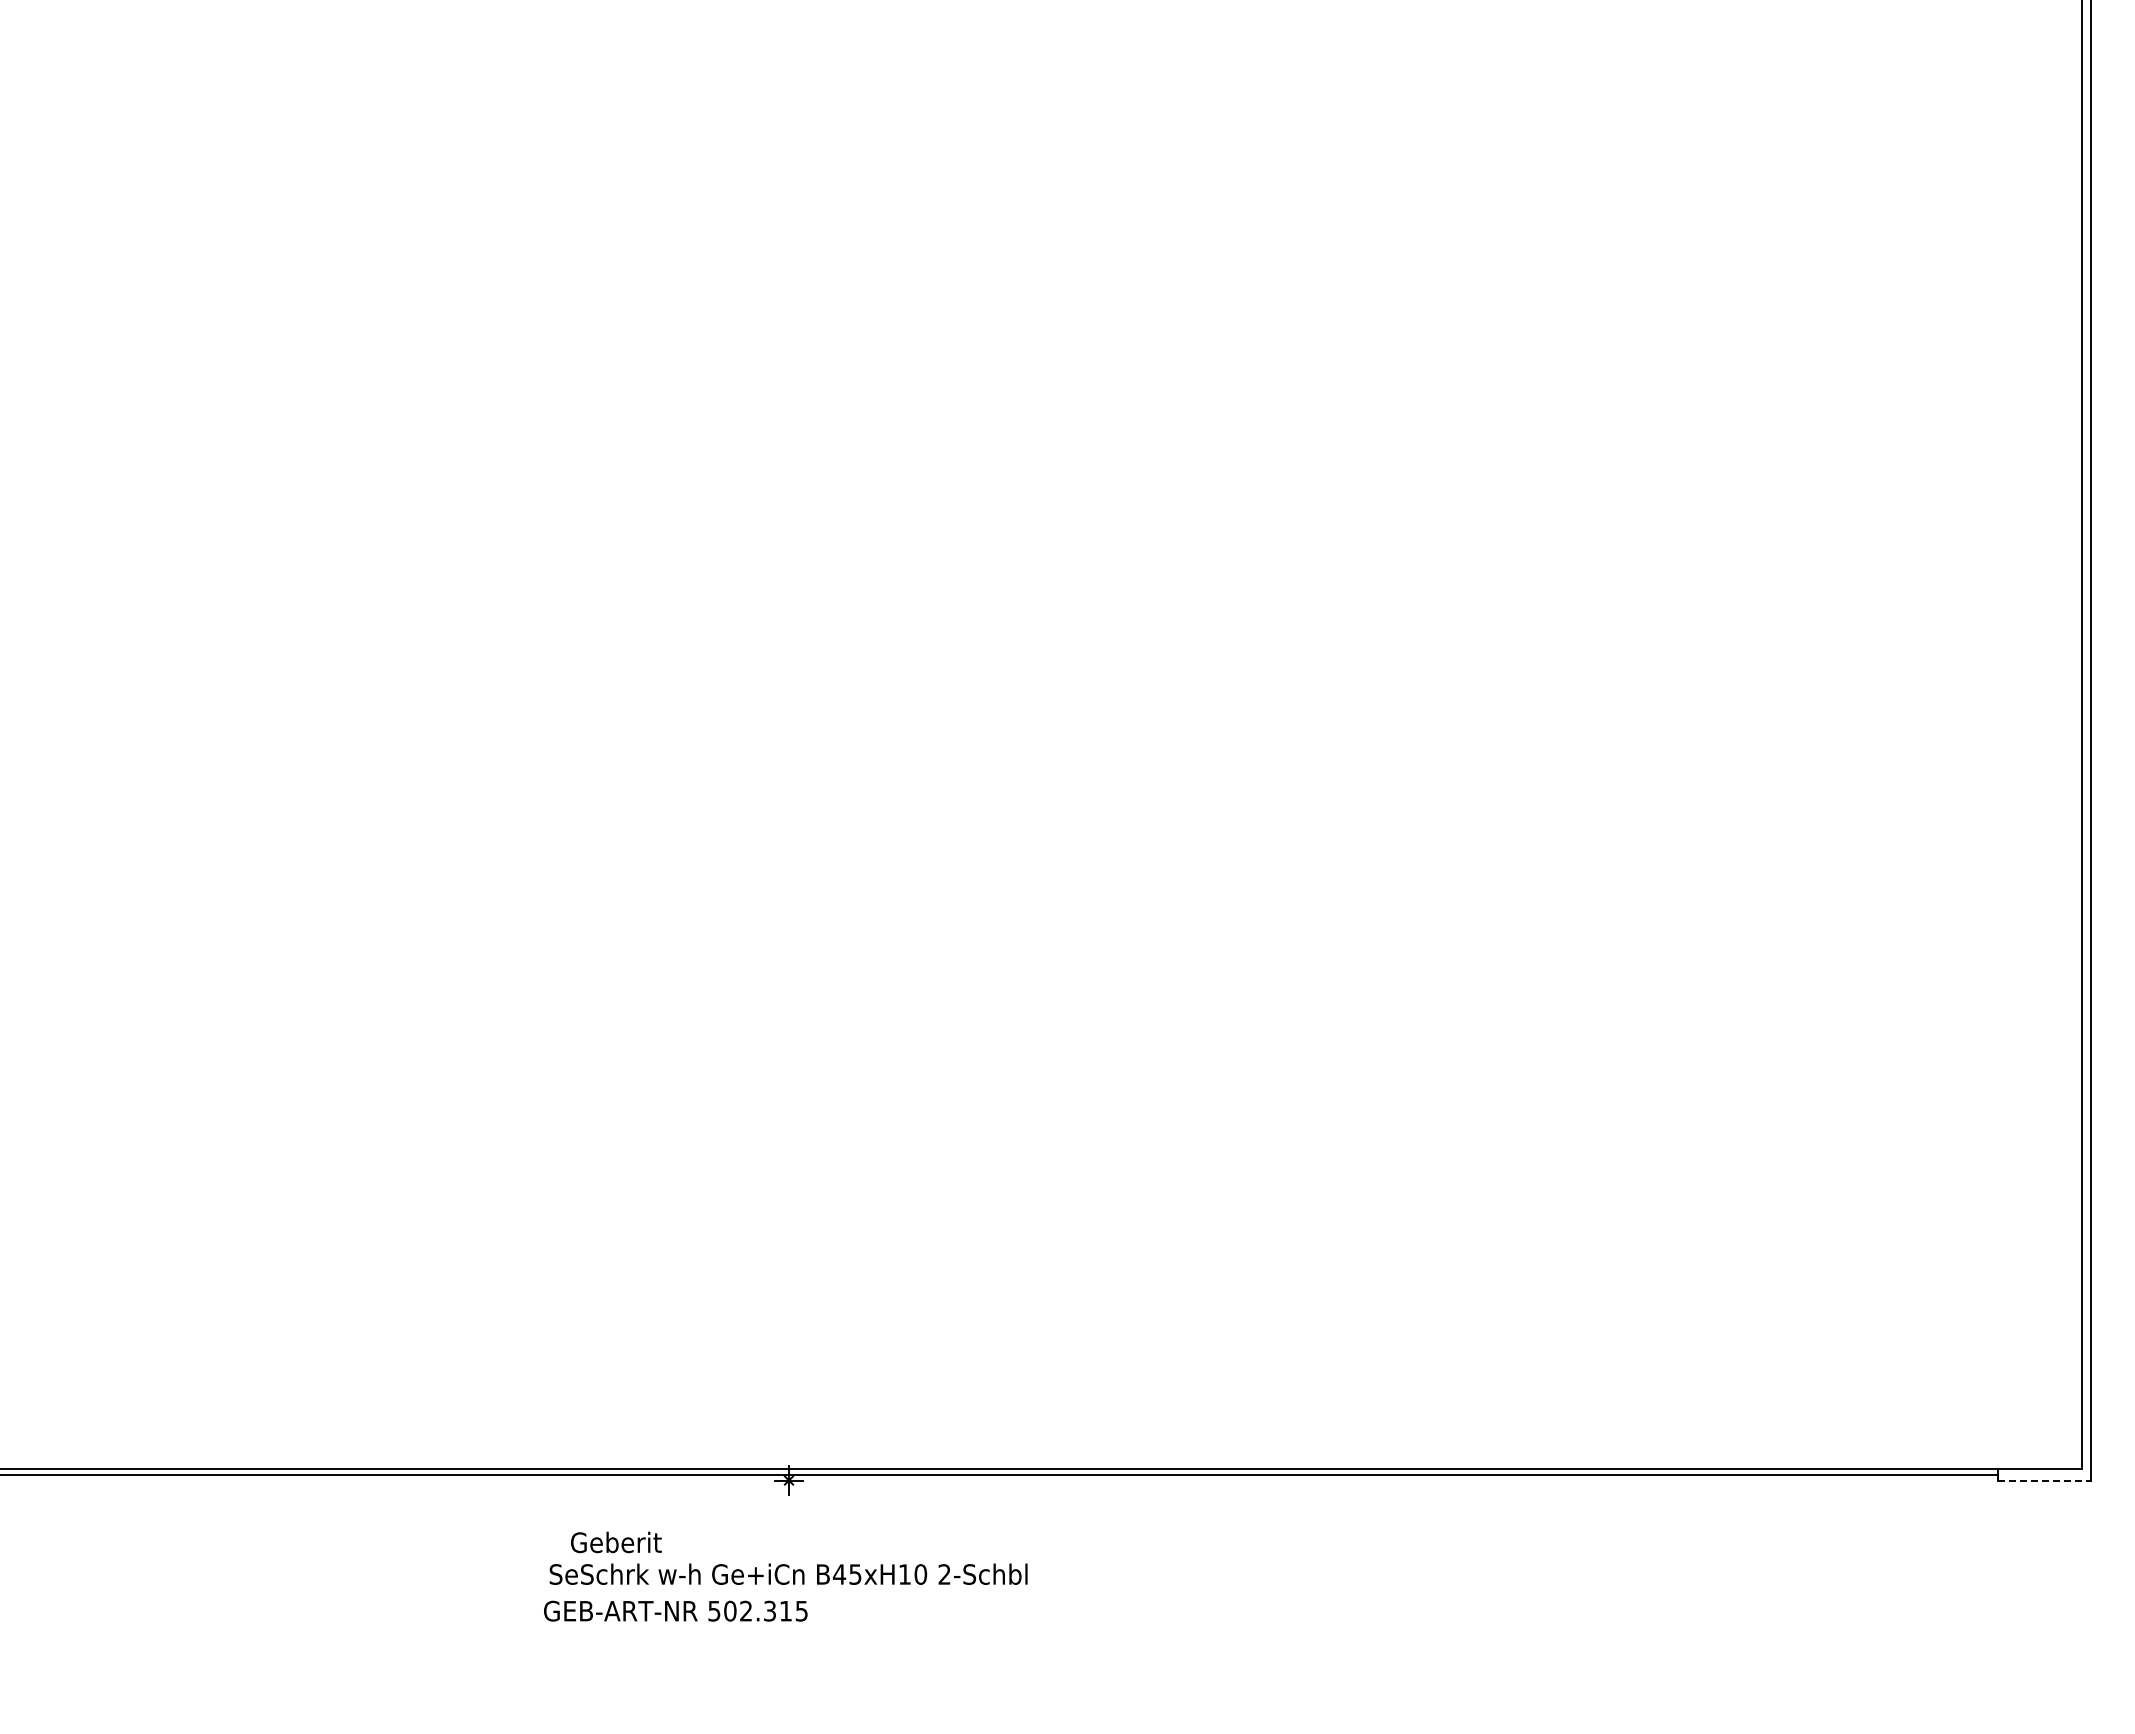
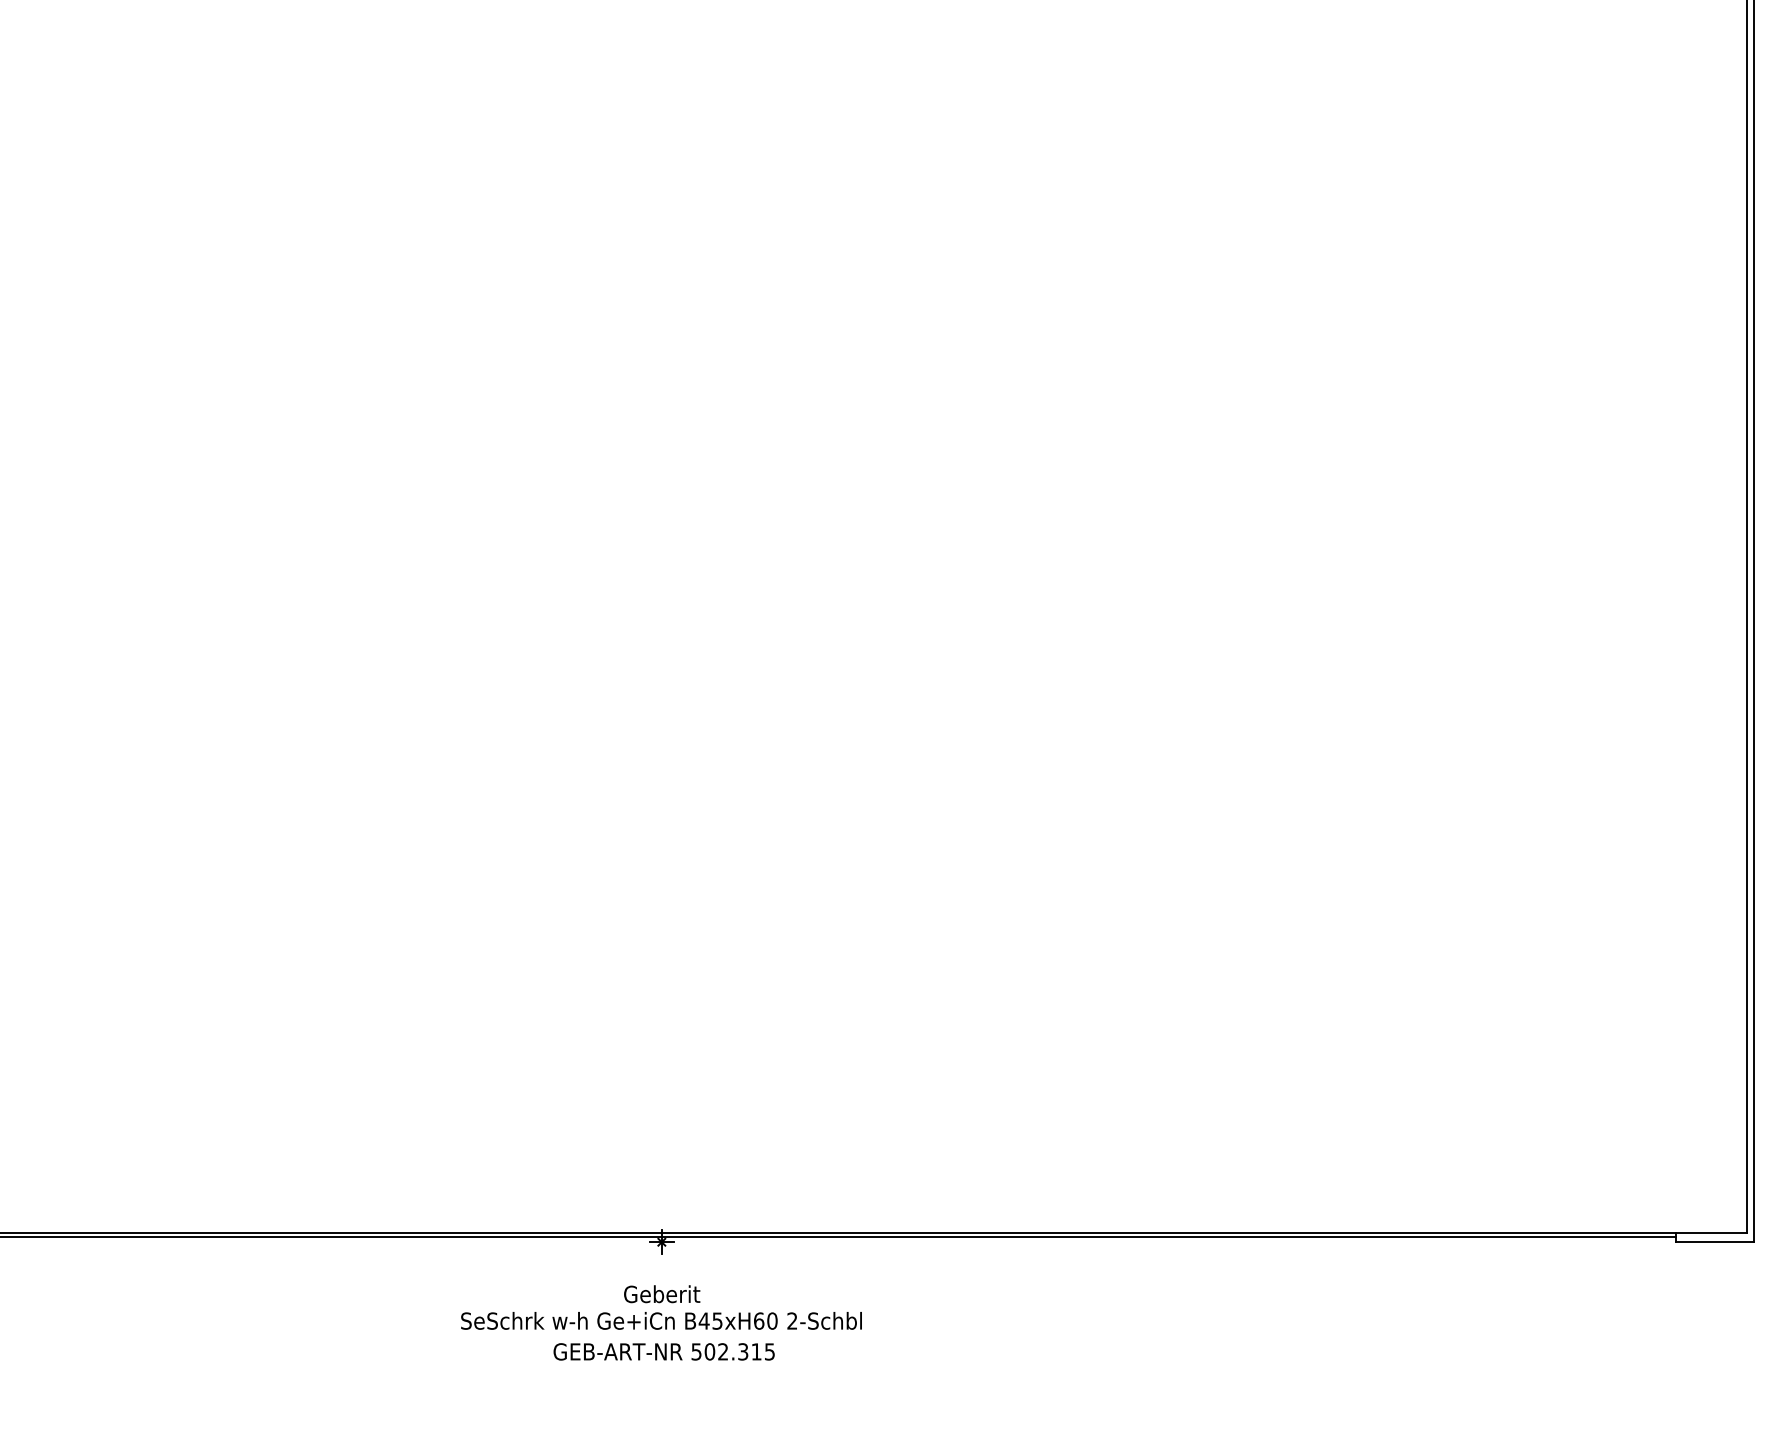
line: (2044, 1480) -> (1715, 1242), dashed -> solid
text: (616, 1542) -> (662, 1294), moved
text: (904, 1574) -> (758, 1321), B45xH10 -> B45xH60
text: (675, 1610) -> (663, 1351), moved

